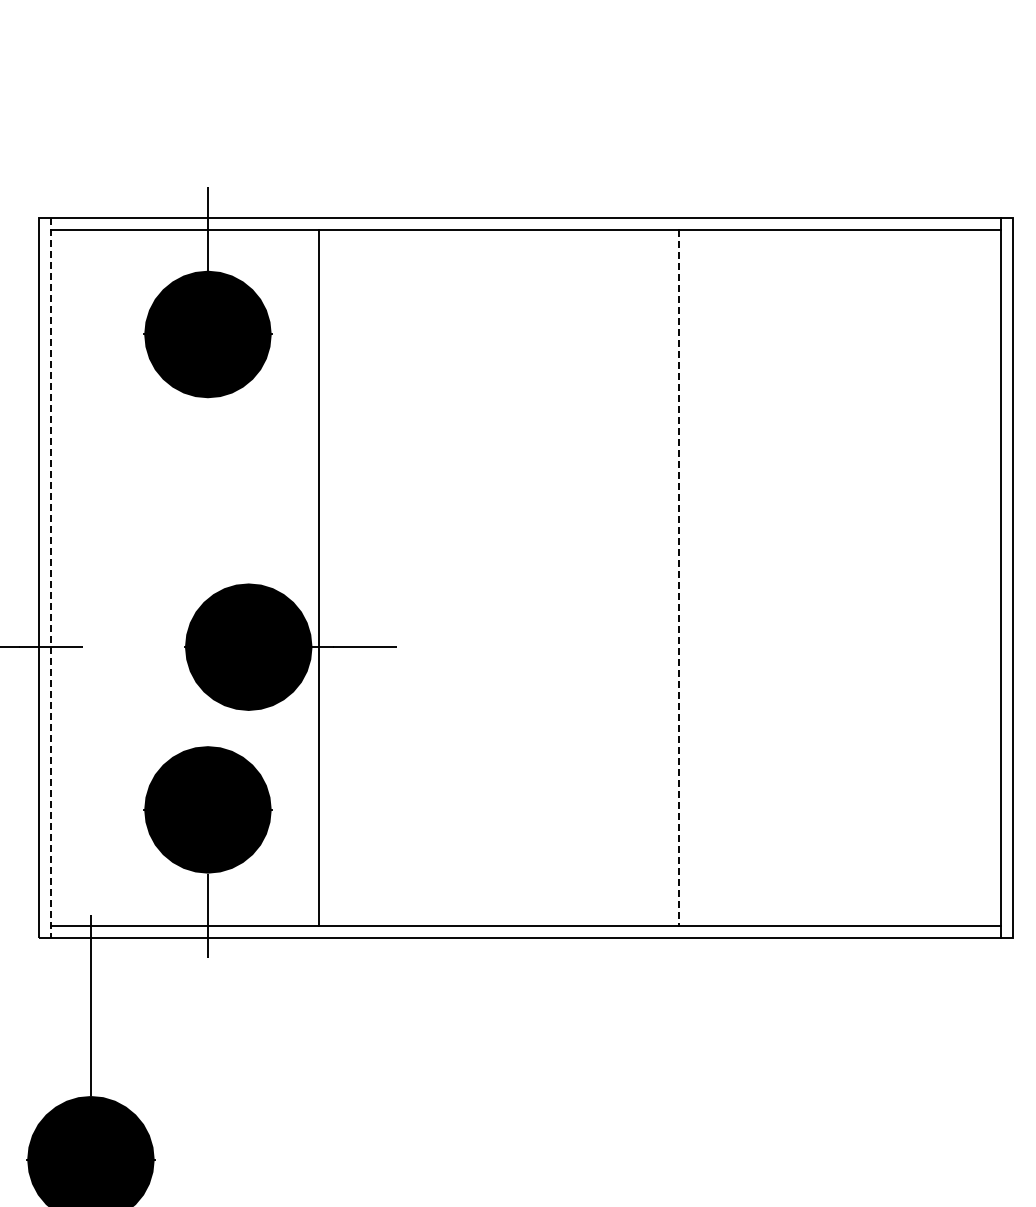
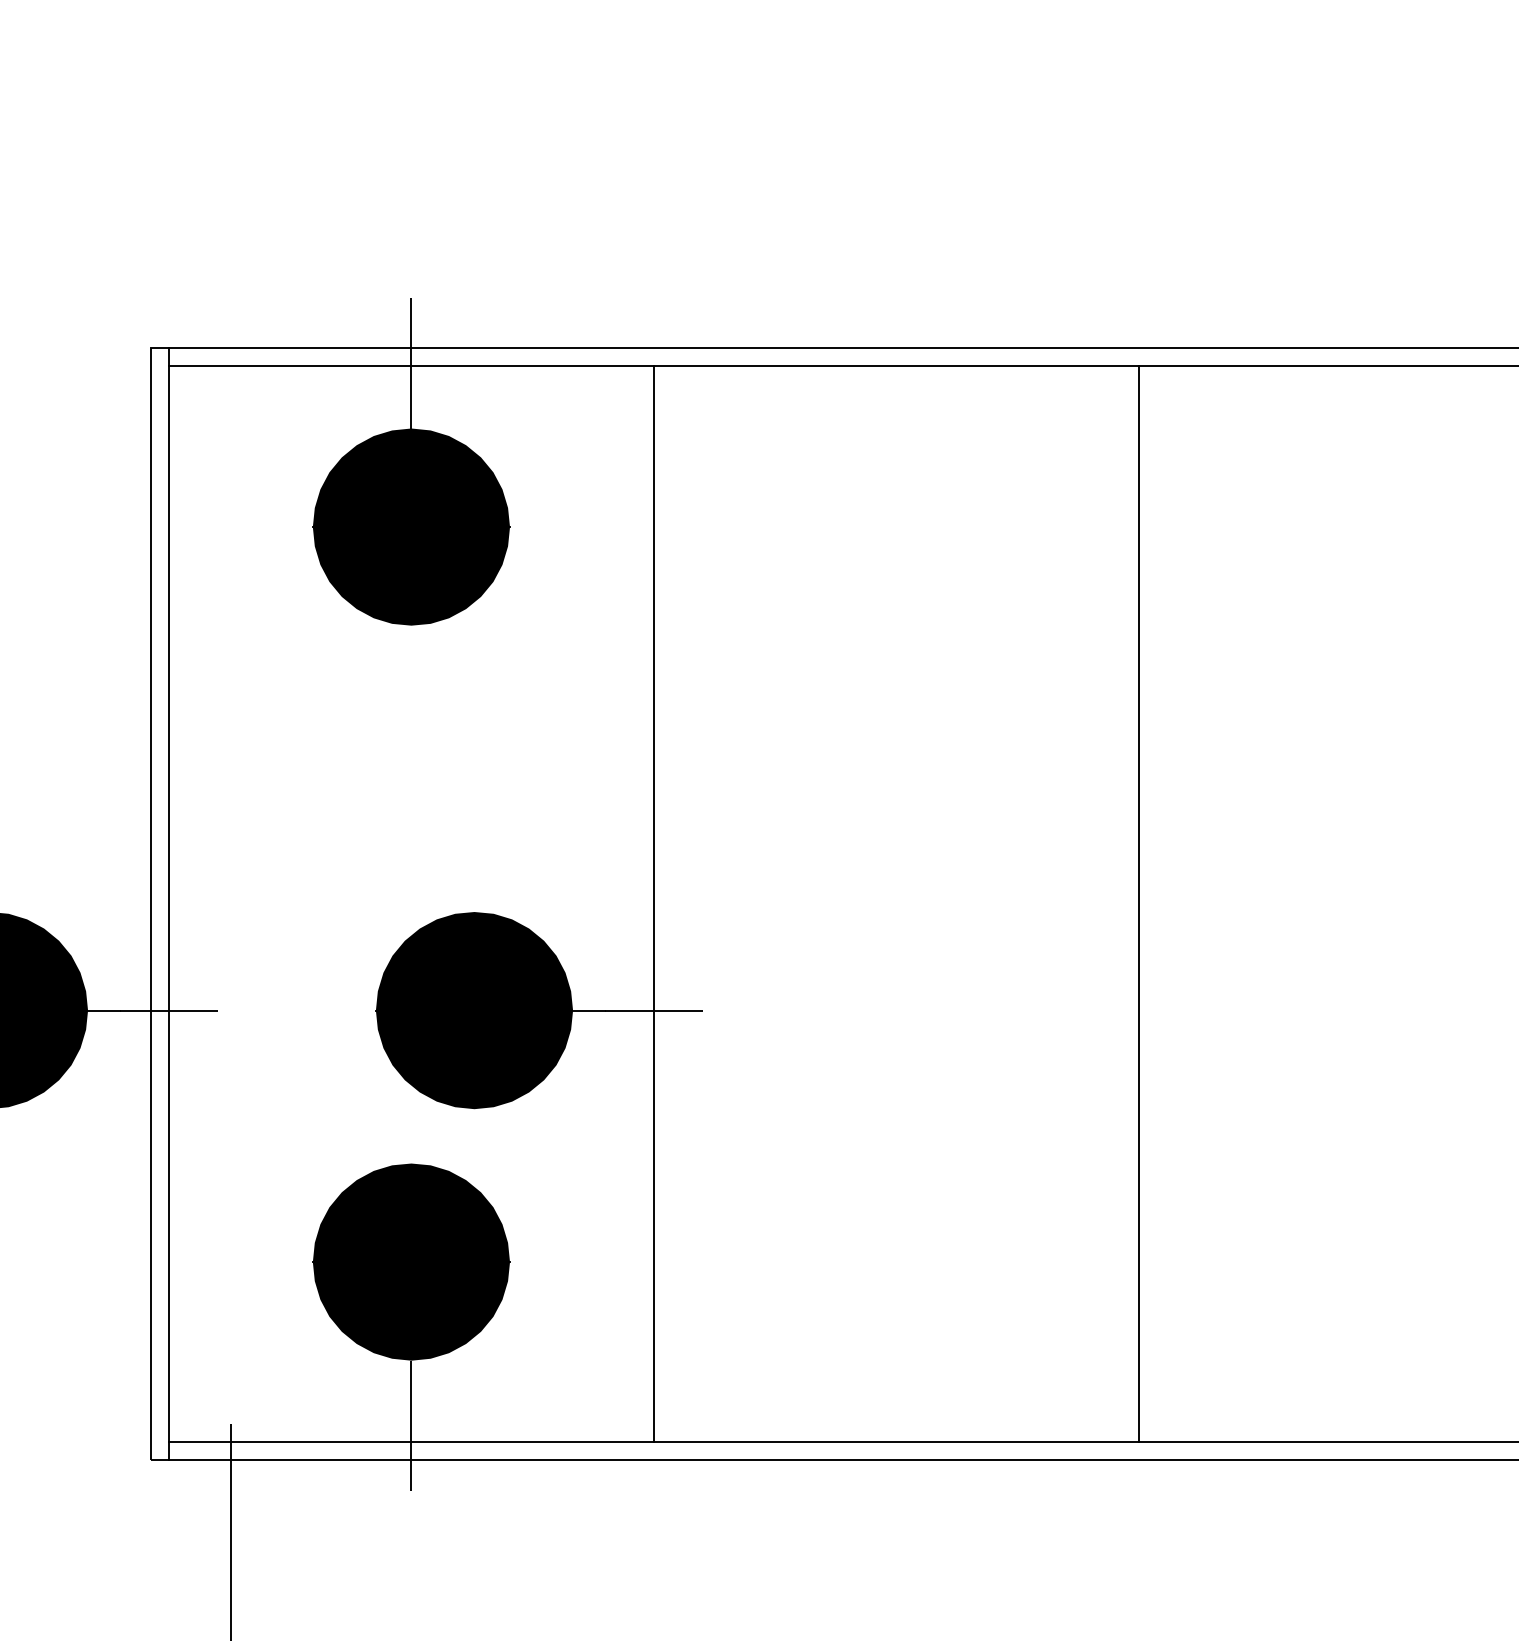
line: (318, 577) -> (653, 902), moved
line: (51, 578) -> (169, 904), dashed -> solid
line: (678, 578) -> (1138, 904), dashed -> solid

